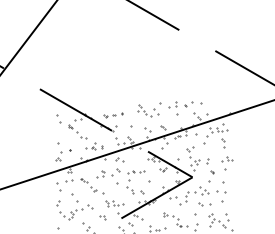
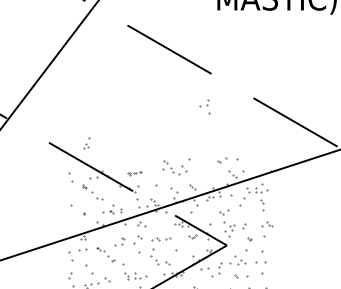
part: (173, 107) -> (204, 106), moved
part: (113, 115) -> (134, 173), size x0.6
part: (58, 156) -> (86, 143), moved

